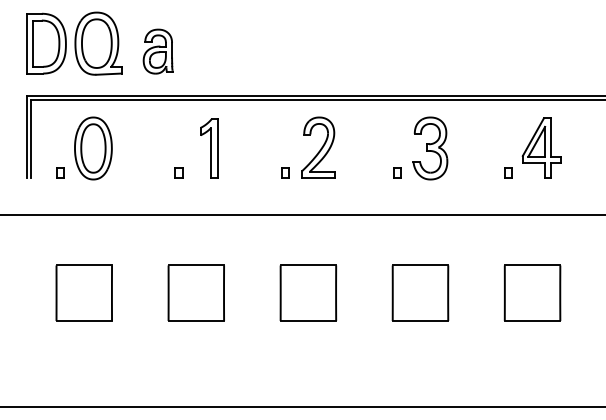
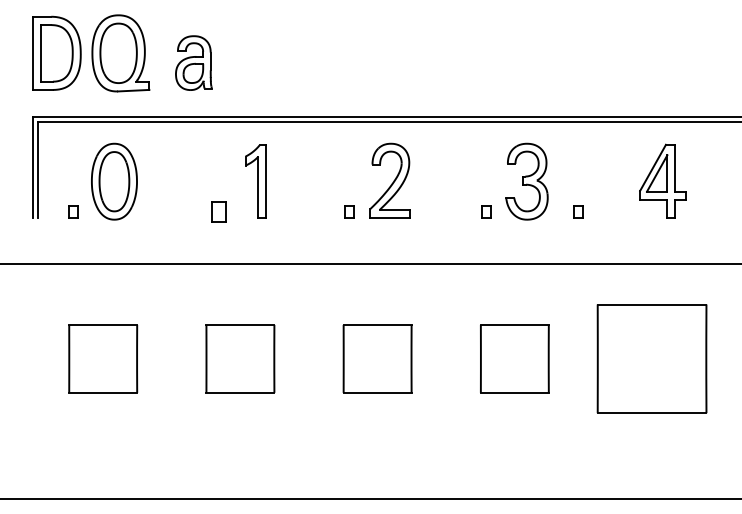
part: (178, 172) -> (218, 211), size x1.6
part: (508, 172) -> (578, 211), moved
part: (532, 292) -> (651, 358), size x1.6

